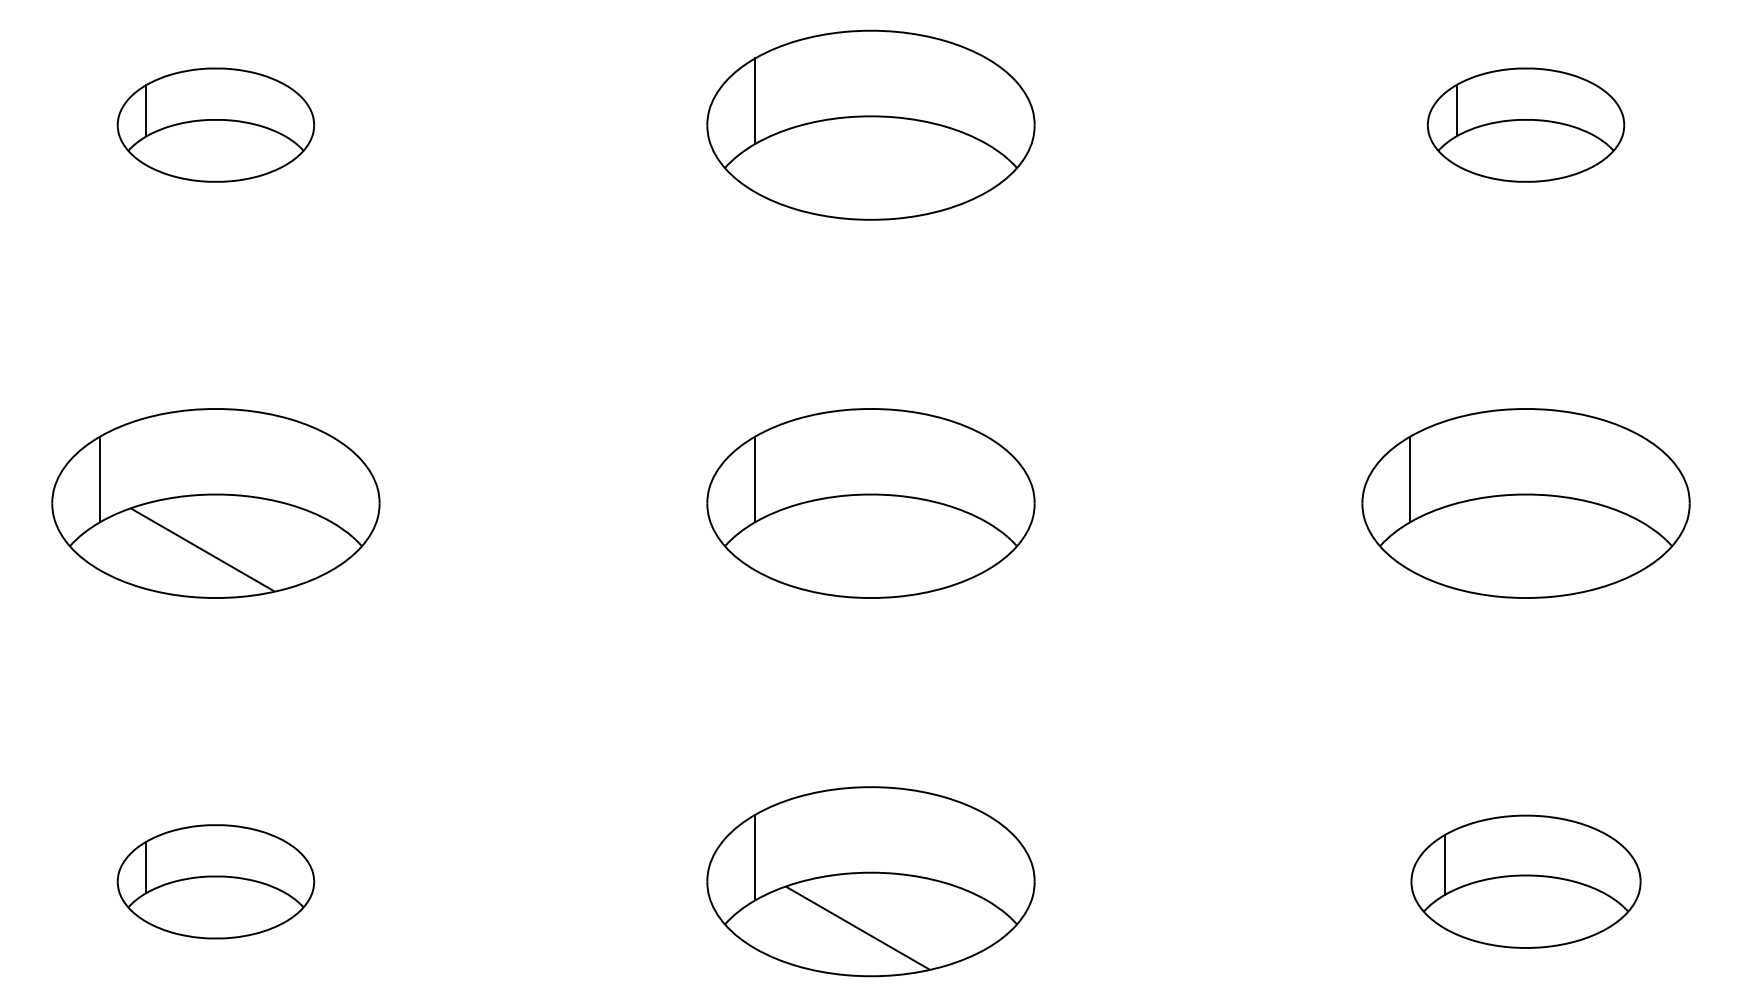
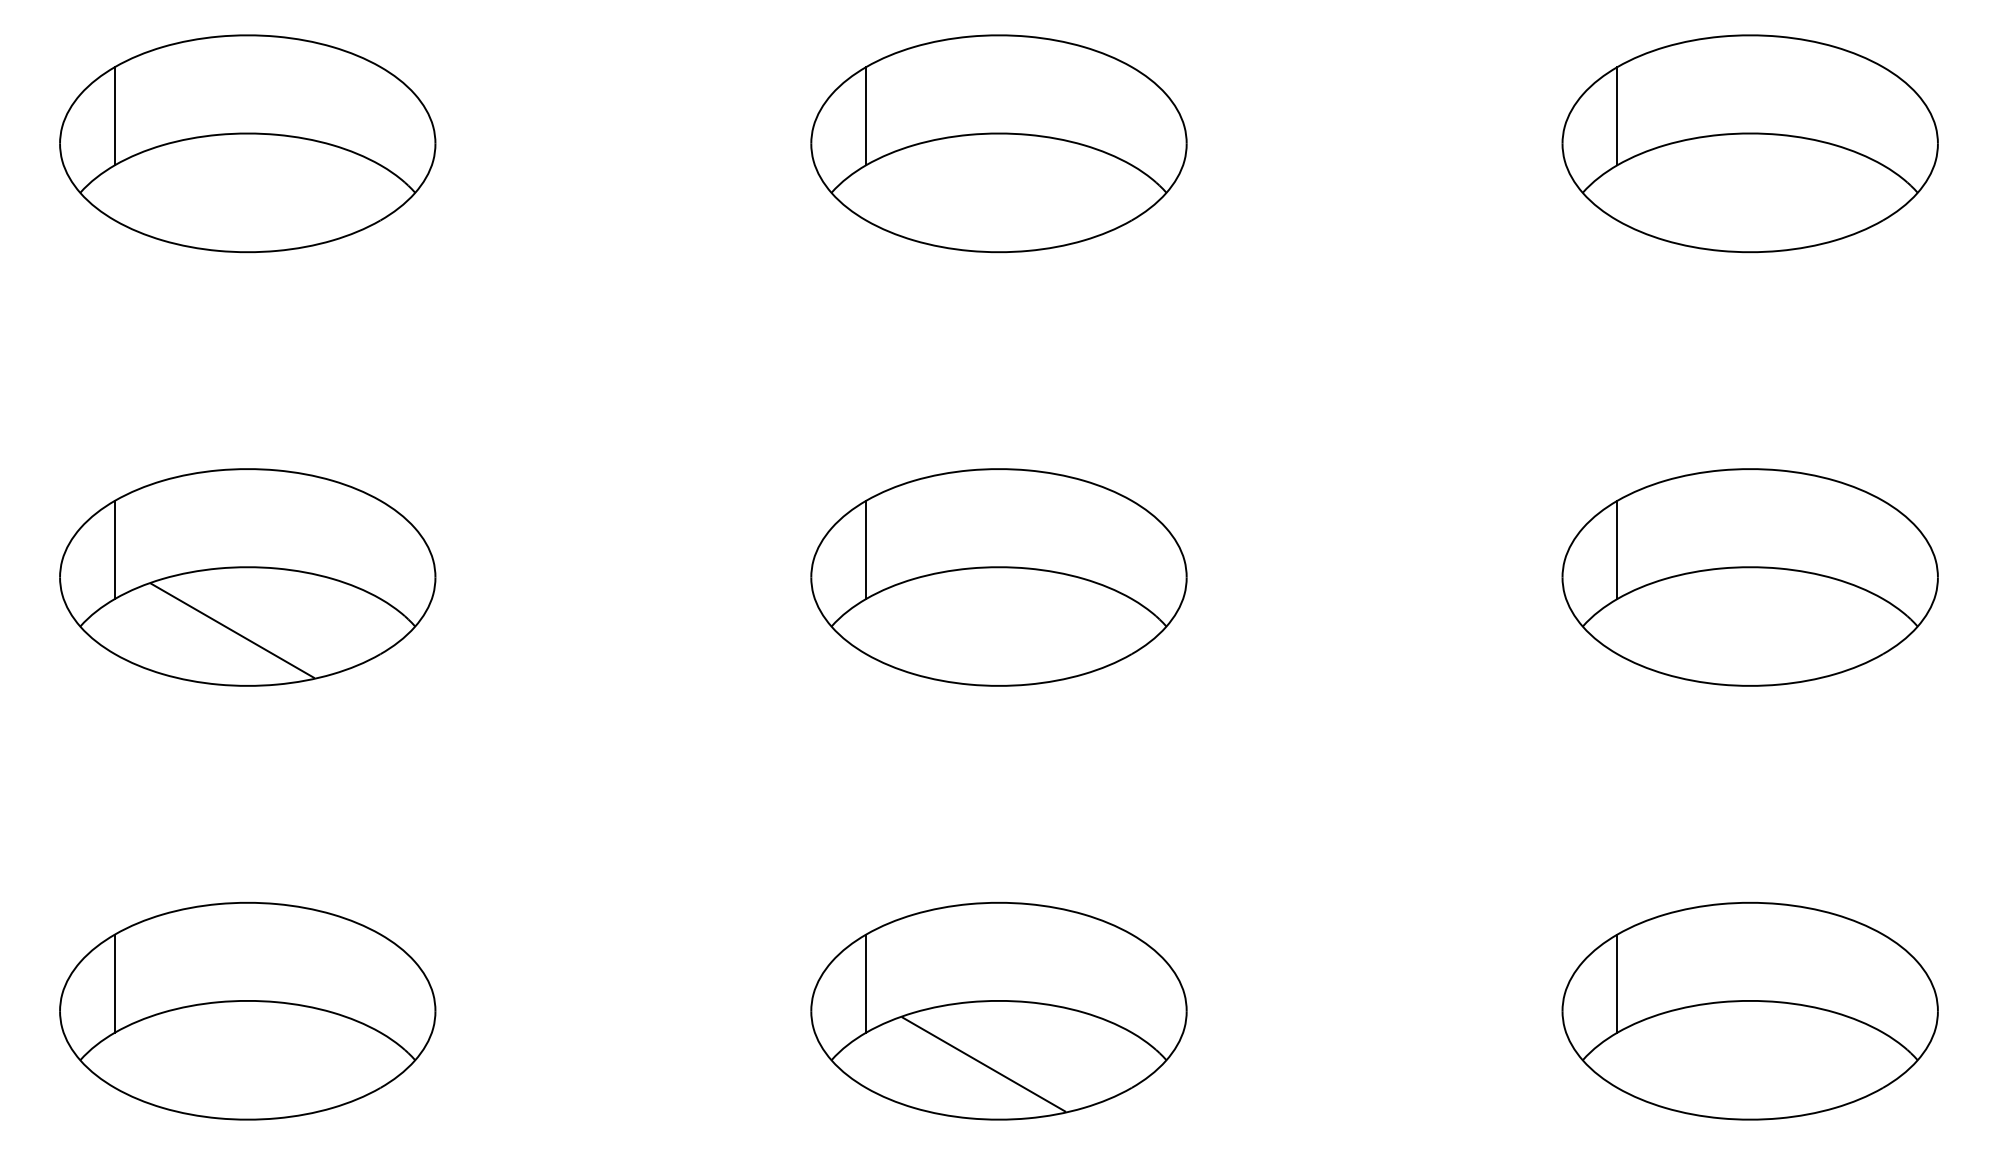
part: (215, 124) -> (247, 142), size x1.67
part: (1525, 124) -> (1749, 142), size x1.67
part: (215, 881) -> (247, 1010), size x1.67
part: (1525, 881) -> (1749, 1010), size x1.43

